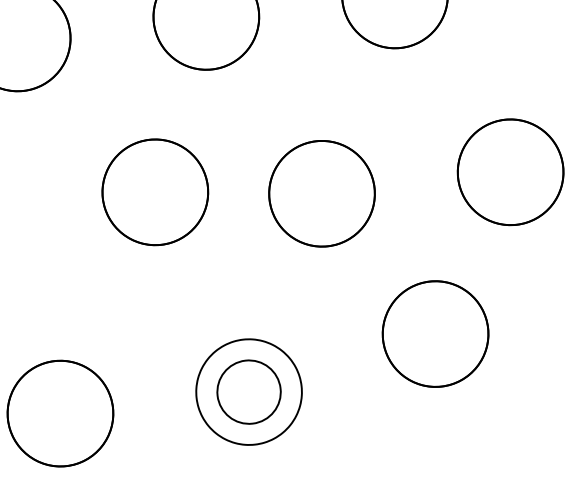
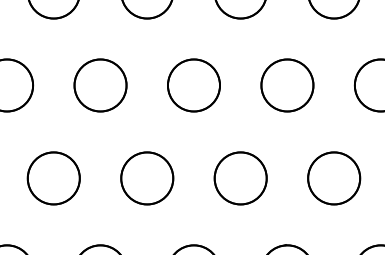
circle: (154, 192) -> (193, 85), moved
circle: (436, 334) -> (334, 178), moved
circle: (248, 392) -> (240, 178), size x1.67

